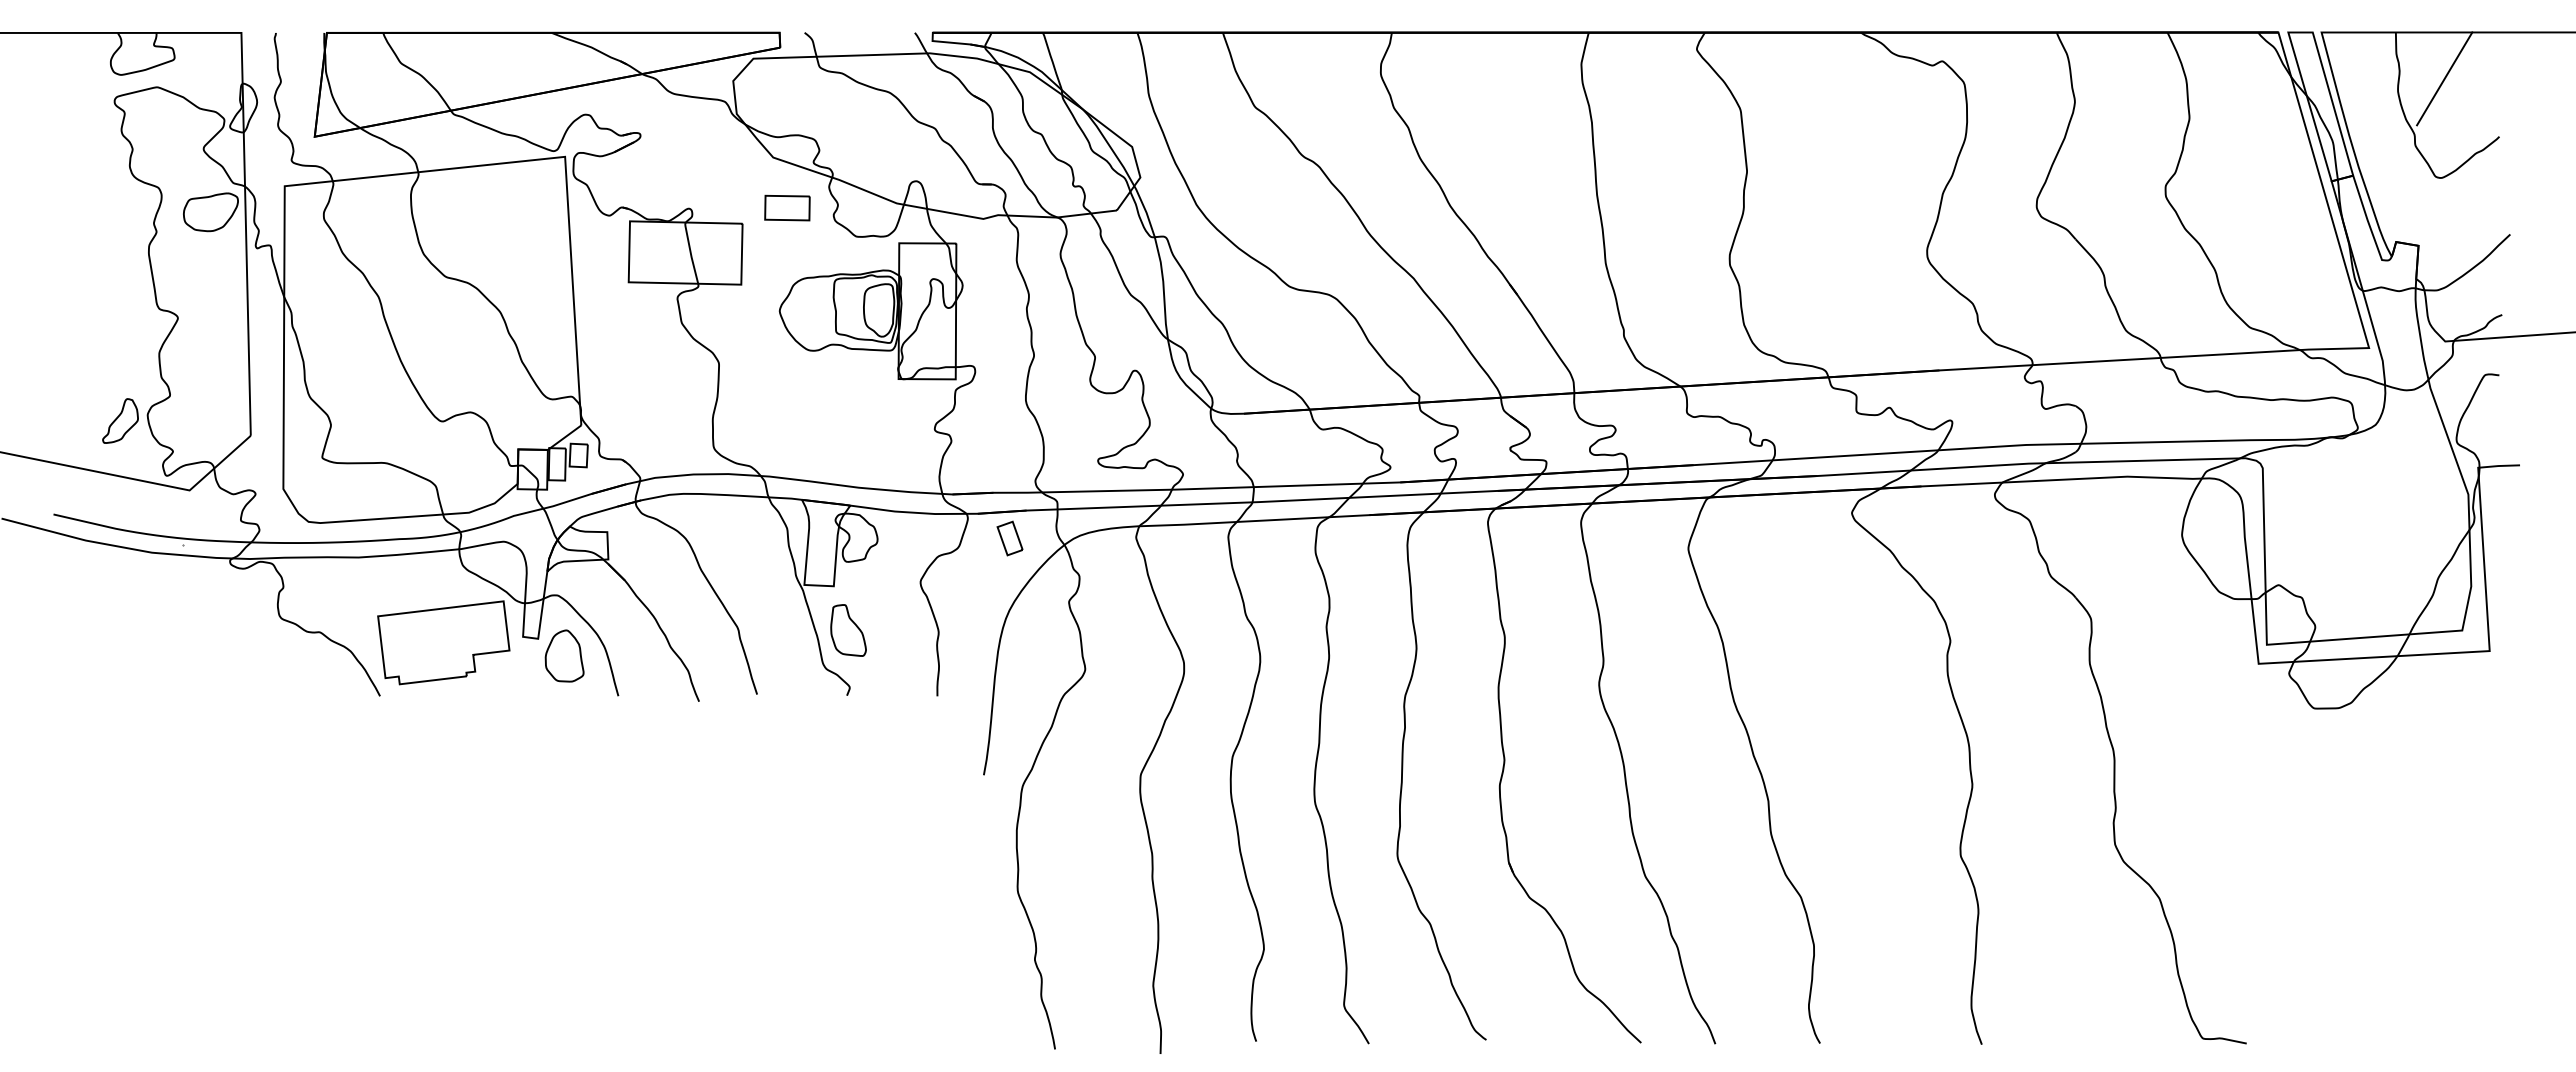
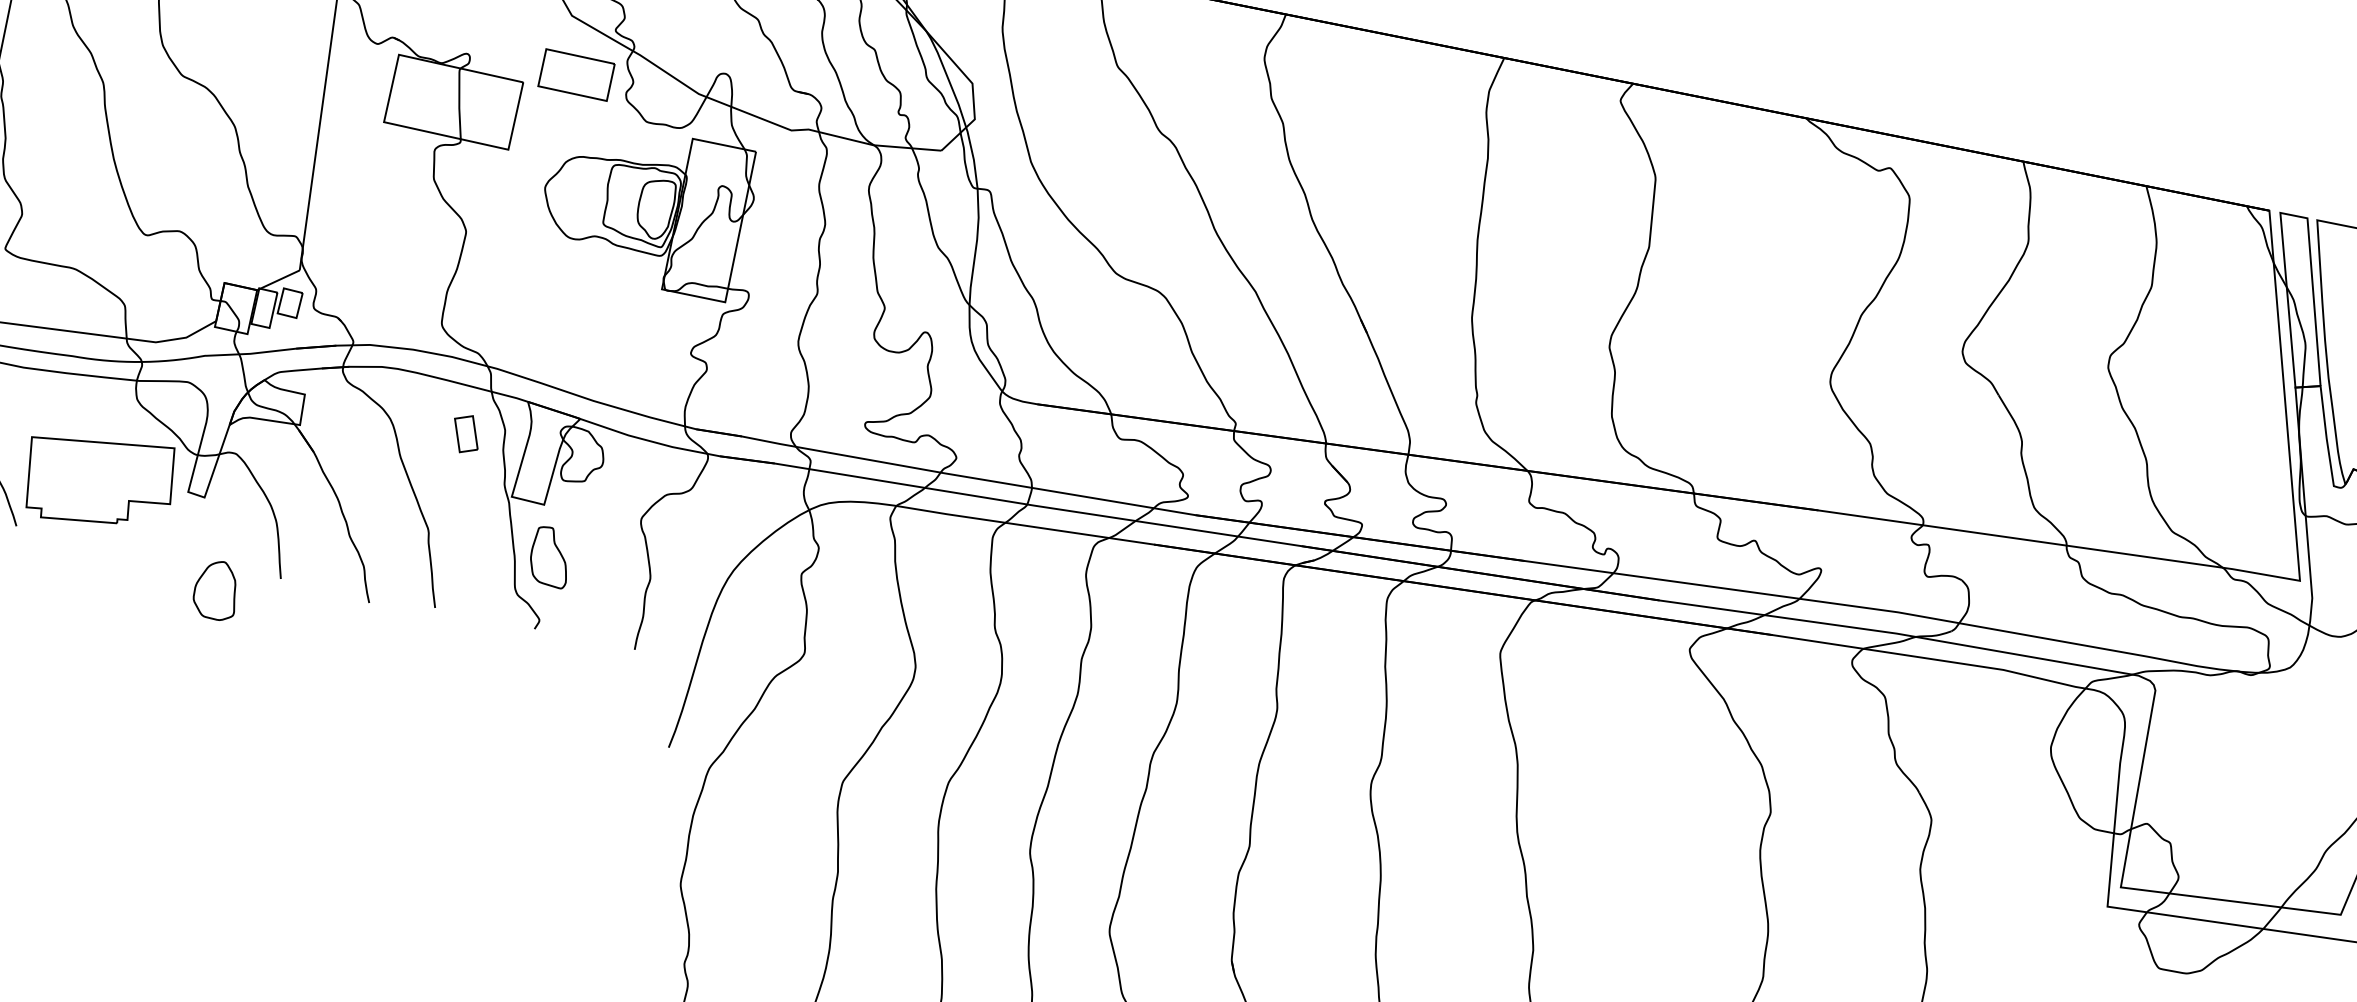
part: (787, 207) -> (576, 74), size x1.4
part: (1009, 538) -> (465, 433), moved
part: (564, 655) -> (216, 589), moved

